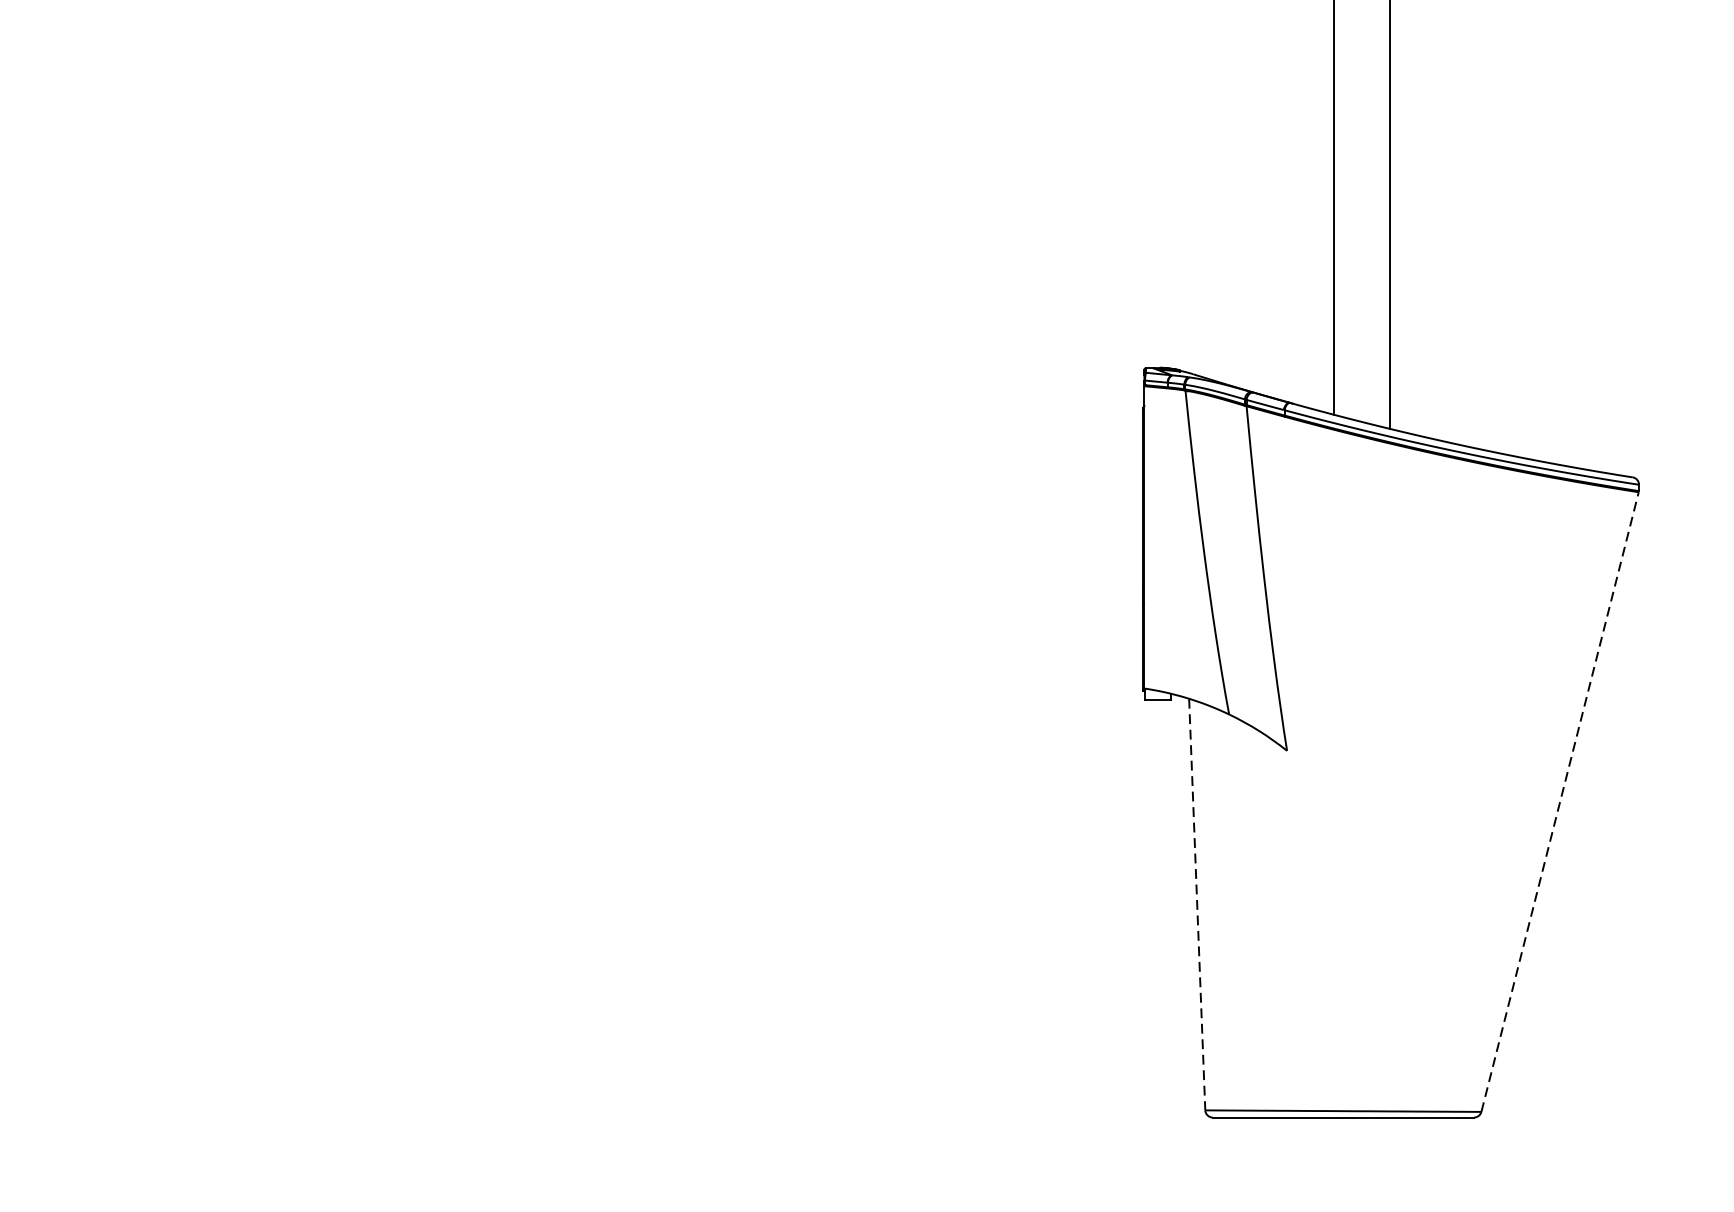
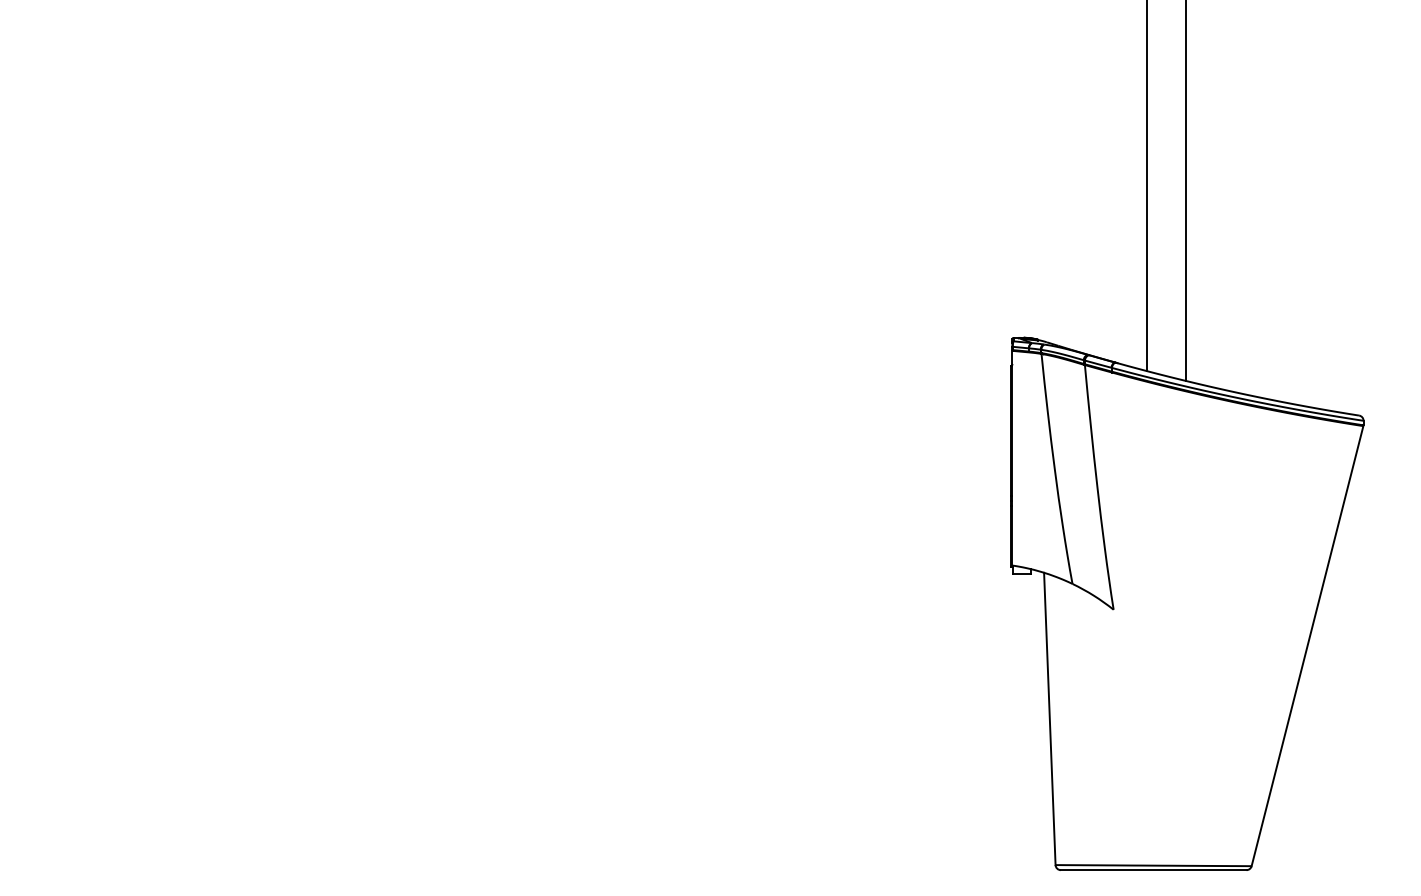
line: (1560, 801) -> (1307, 645), dashed -> solid
line: (1196, 905) -> (1049, 719), dashed -> solid

